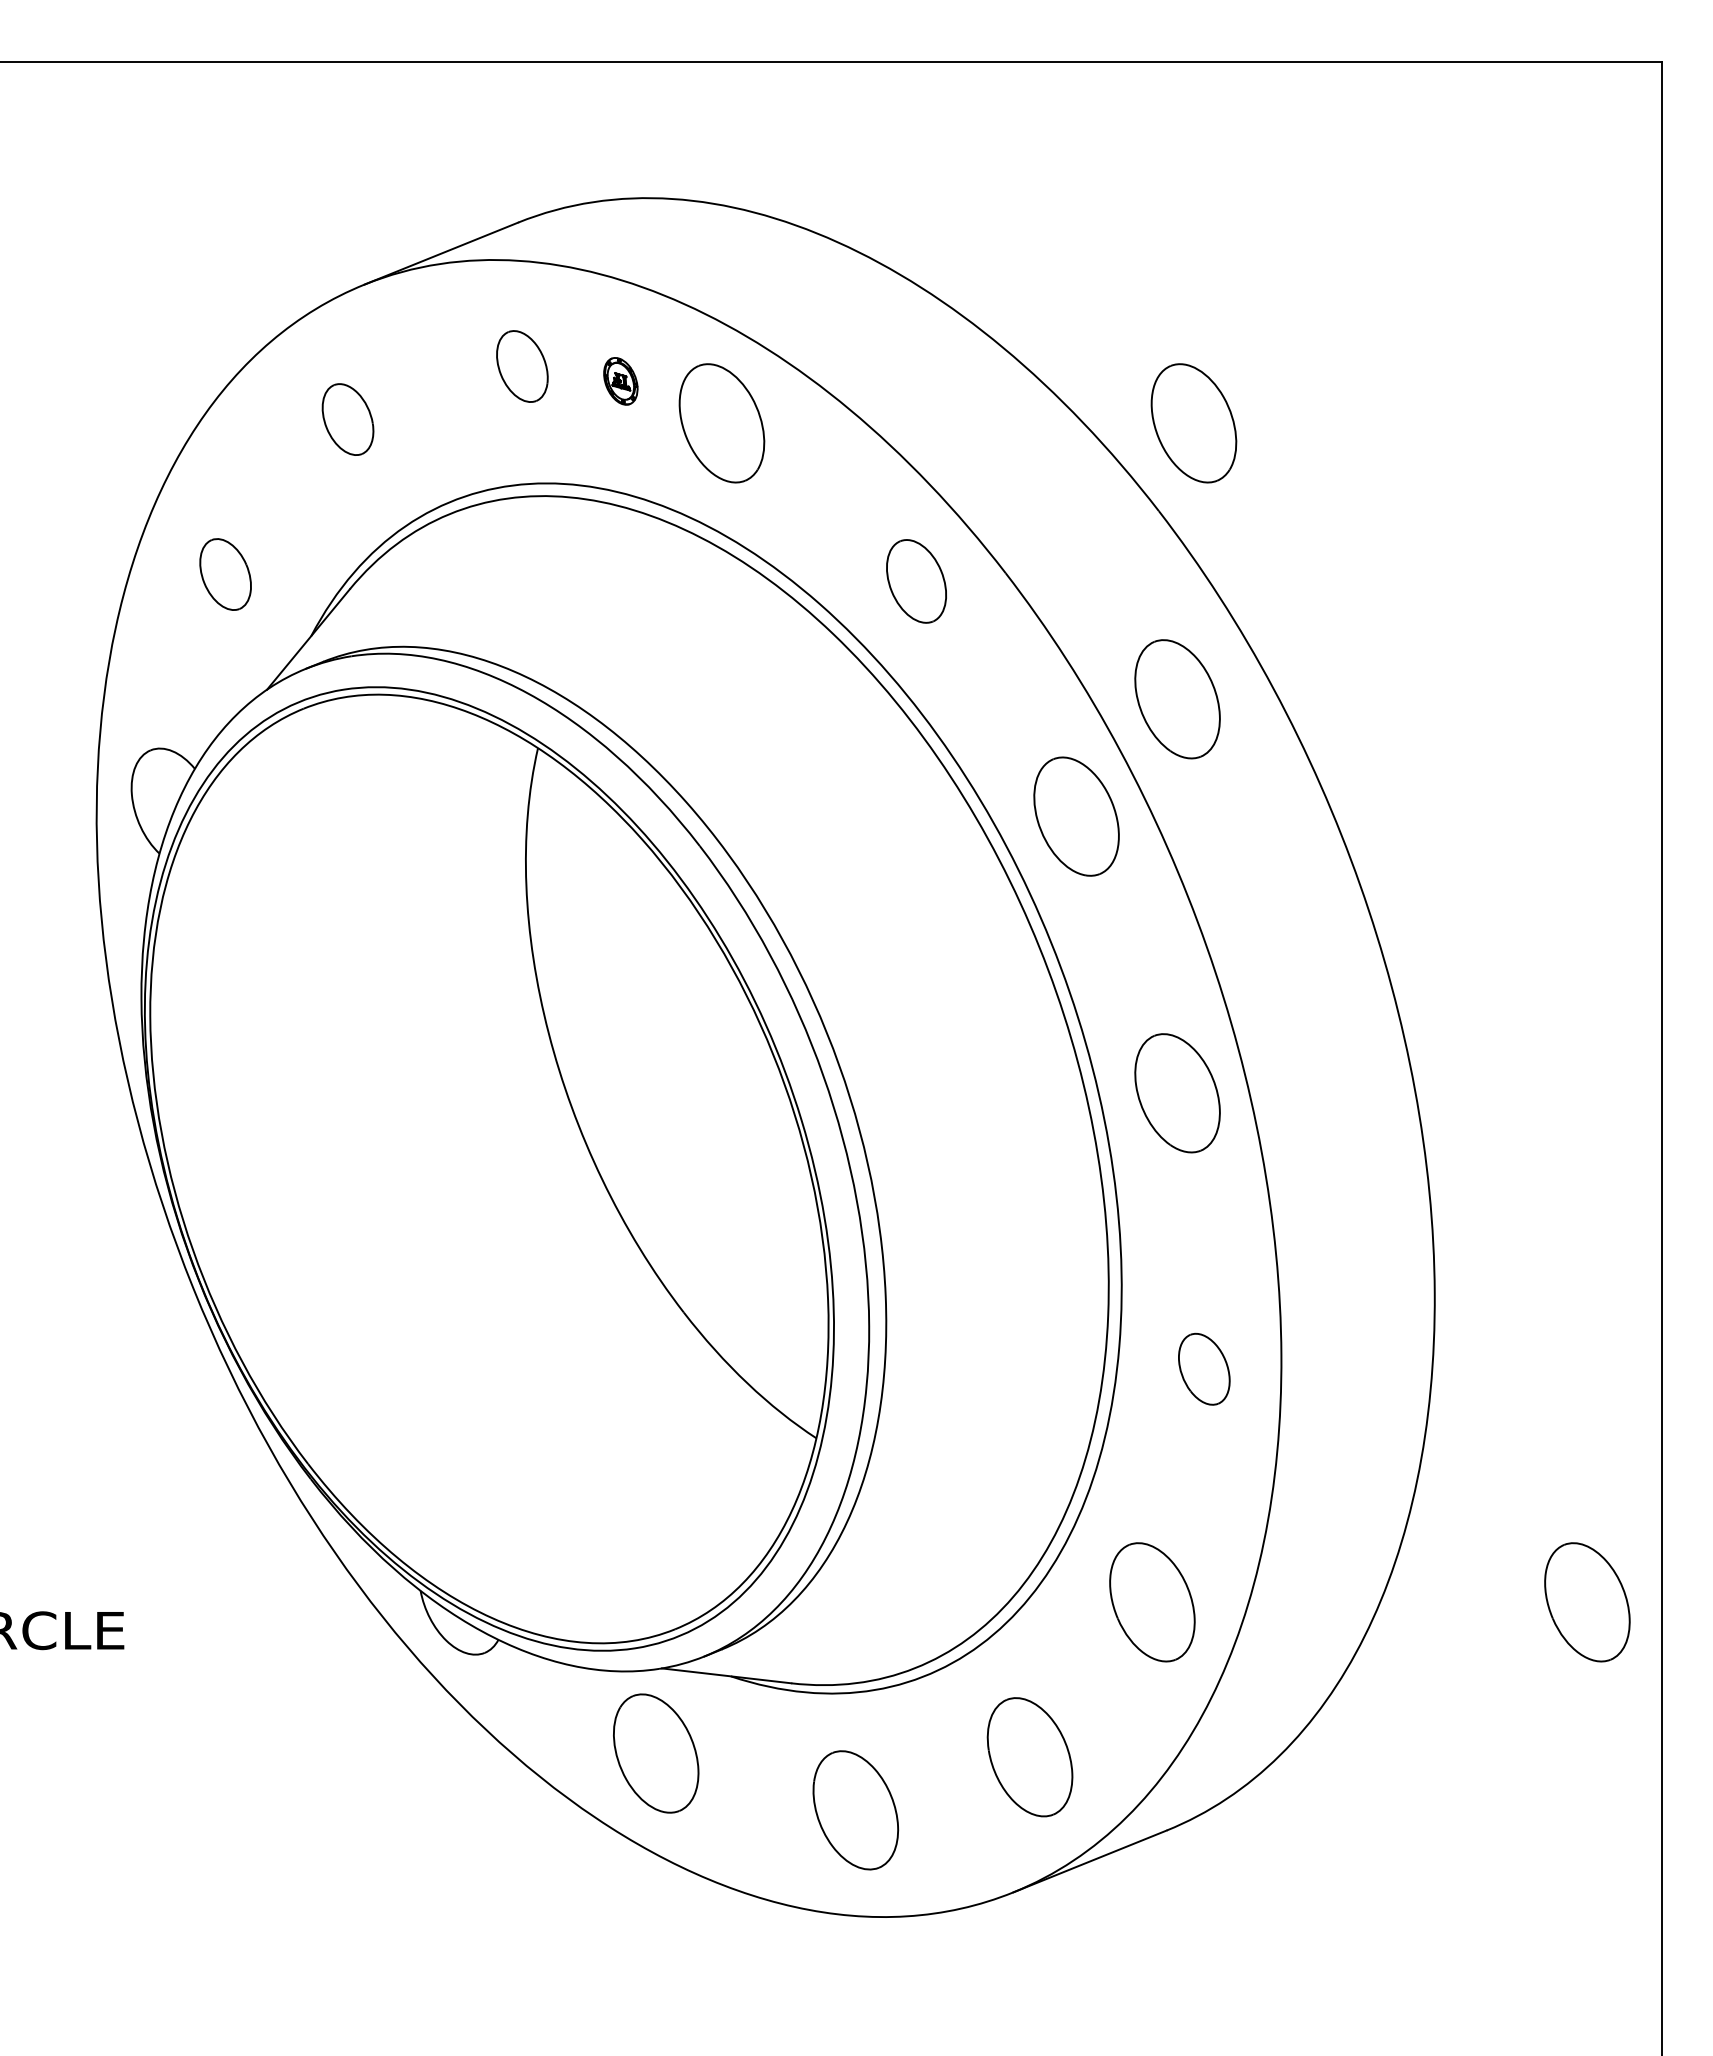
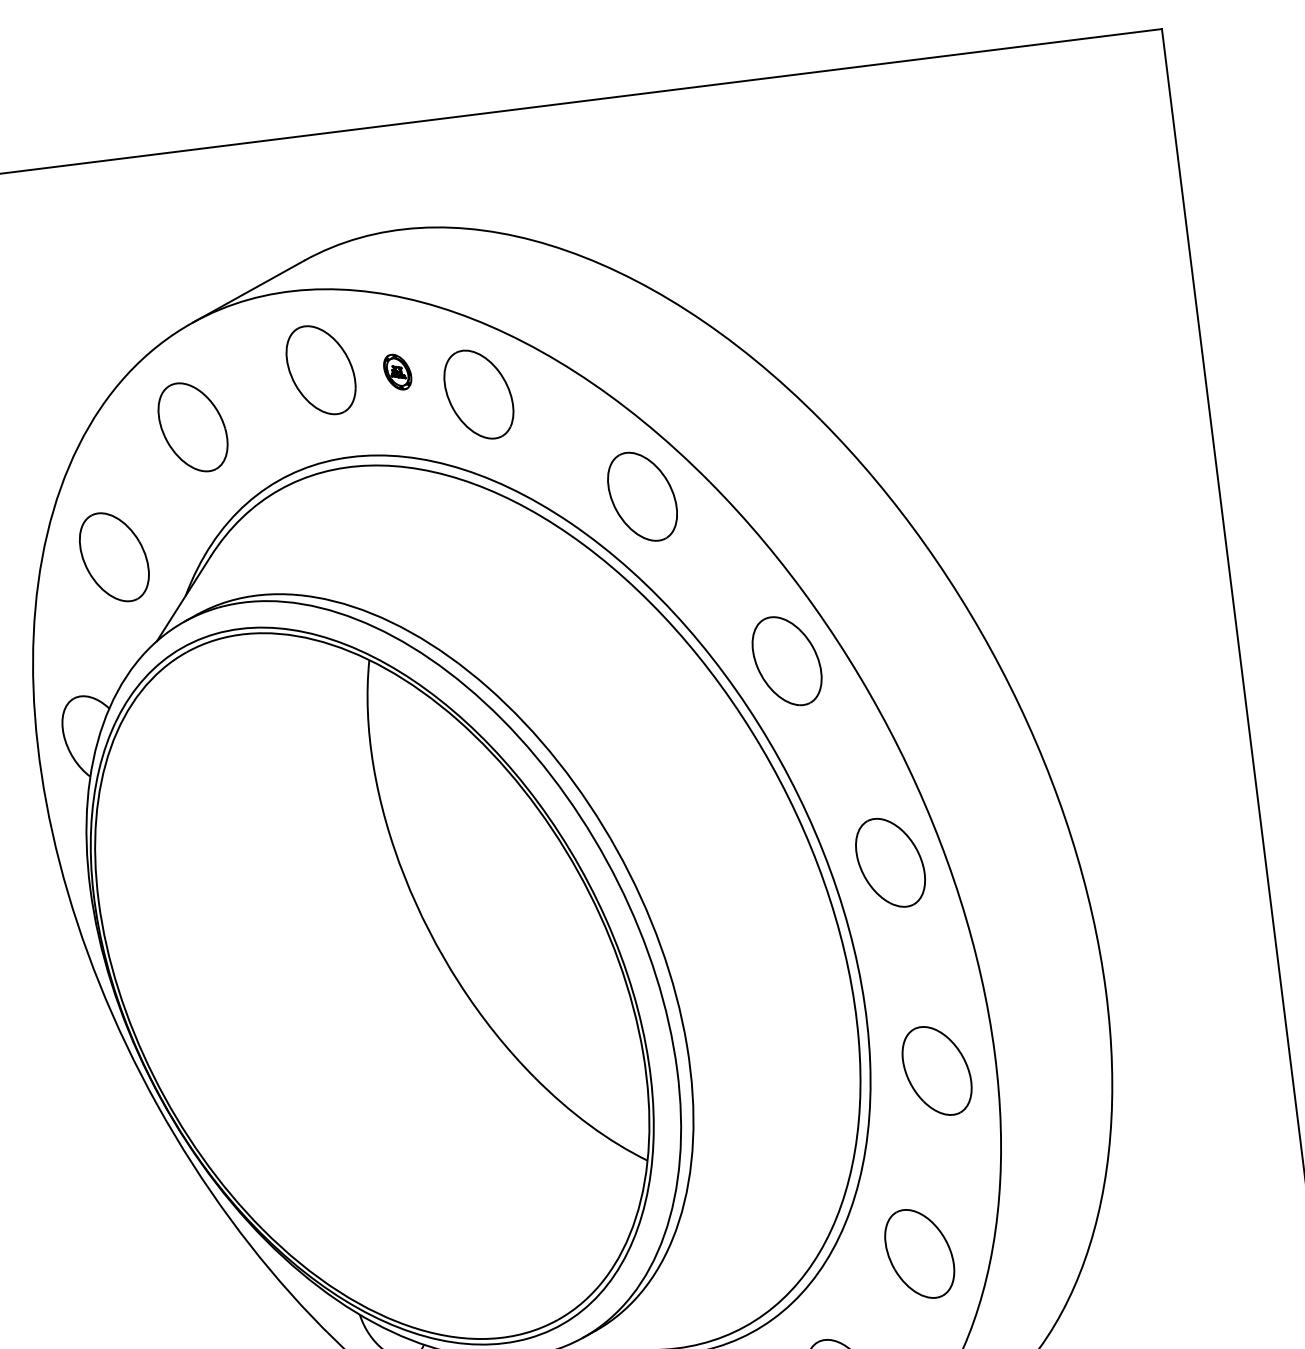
part: (522, 366) -> (321, 370), size x1.67
part: (347, 419) -> (192, 427), size x1.67
part: (1193, 423) -> (839, 349), removed
part: (225, 574) -> (114, 557), size x1.67
part: (916, 581) -> (642, 496), size x1.43
part: (1177, 699) -> (853, 562), removed
part: (1204, 1369) -> (937, 1071), size x1.67
part: (1587, 1602) -> (1251, 1212), removed

